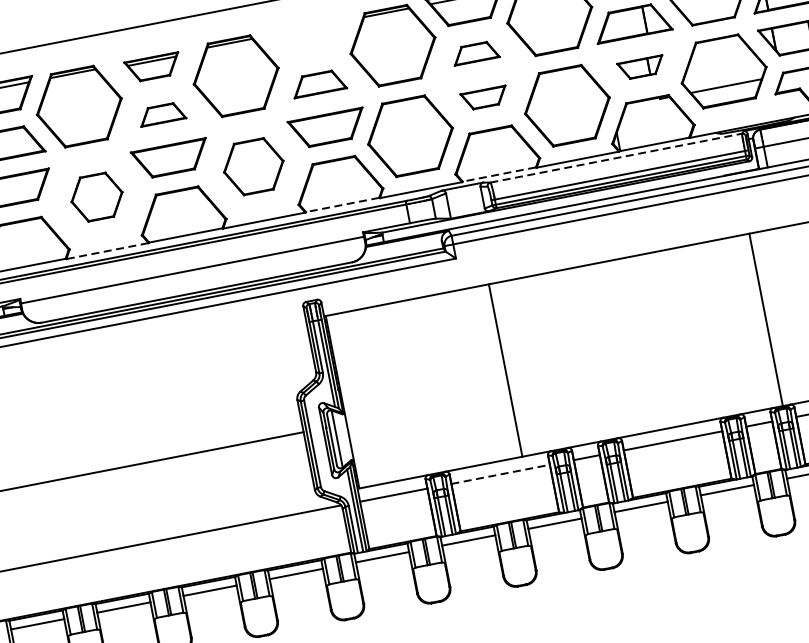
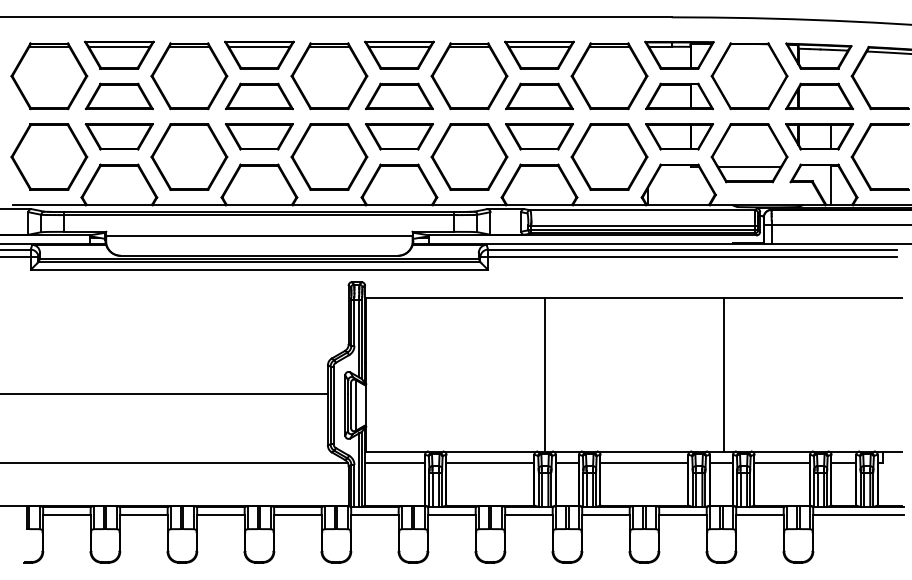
part: (309, 36) -> (399, 54), added
part: (475, 52) -> (539, 95), size x1.67
part: (153, 67) -> (259, 54), size x1.43
part: (641, 67) -> (679, 136), size x1.67
part: (318, 82) -> (399, 95), size x1.43
part: (484, 97) -> (539, 136), size x1.67
part: (162, 114) -> (259, 96), size x1.67
line: (617, 158) -> (643, 210), dashed -> solid
part: (253, 166) -> (329, 156), size x1.43
line: (499, 174) -> (539, 204), dashed -> solid
part: (96, 196) -> (189, 156), size x1.67
line: (342, 204) -> (399, 204), dashed -> solid
line: (107, 251) -> (189, 205), dashed -> solid
line: (765, 319) -> (723, 374), moved
line: (506, 370) -> (545, 374), moved
line: (500, 474) -> (490, 463), dashed -> solid

